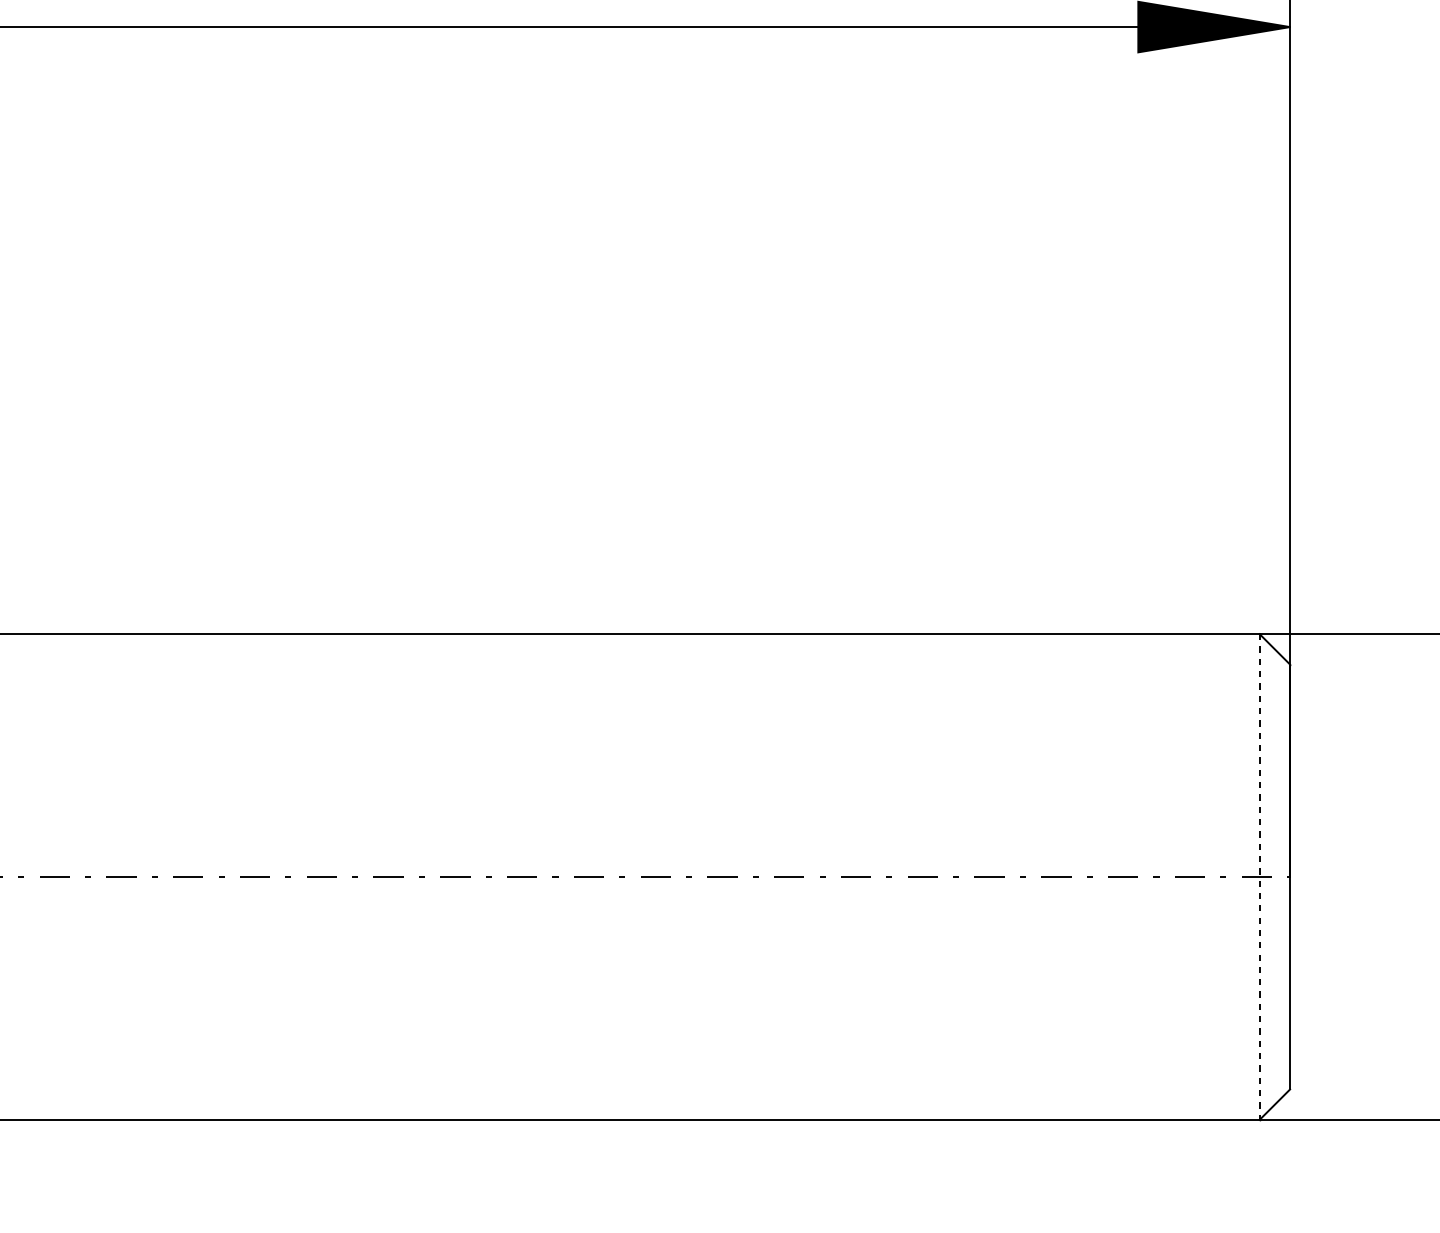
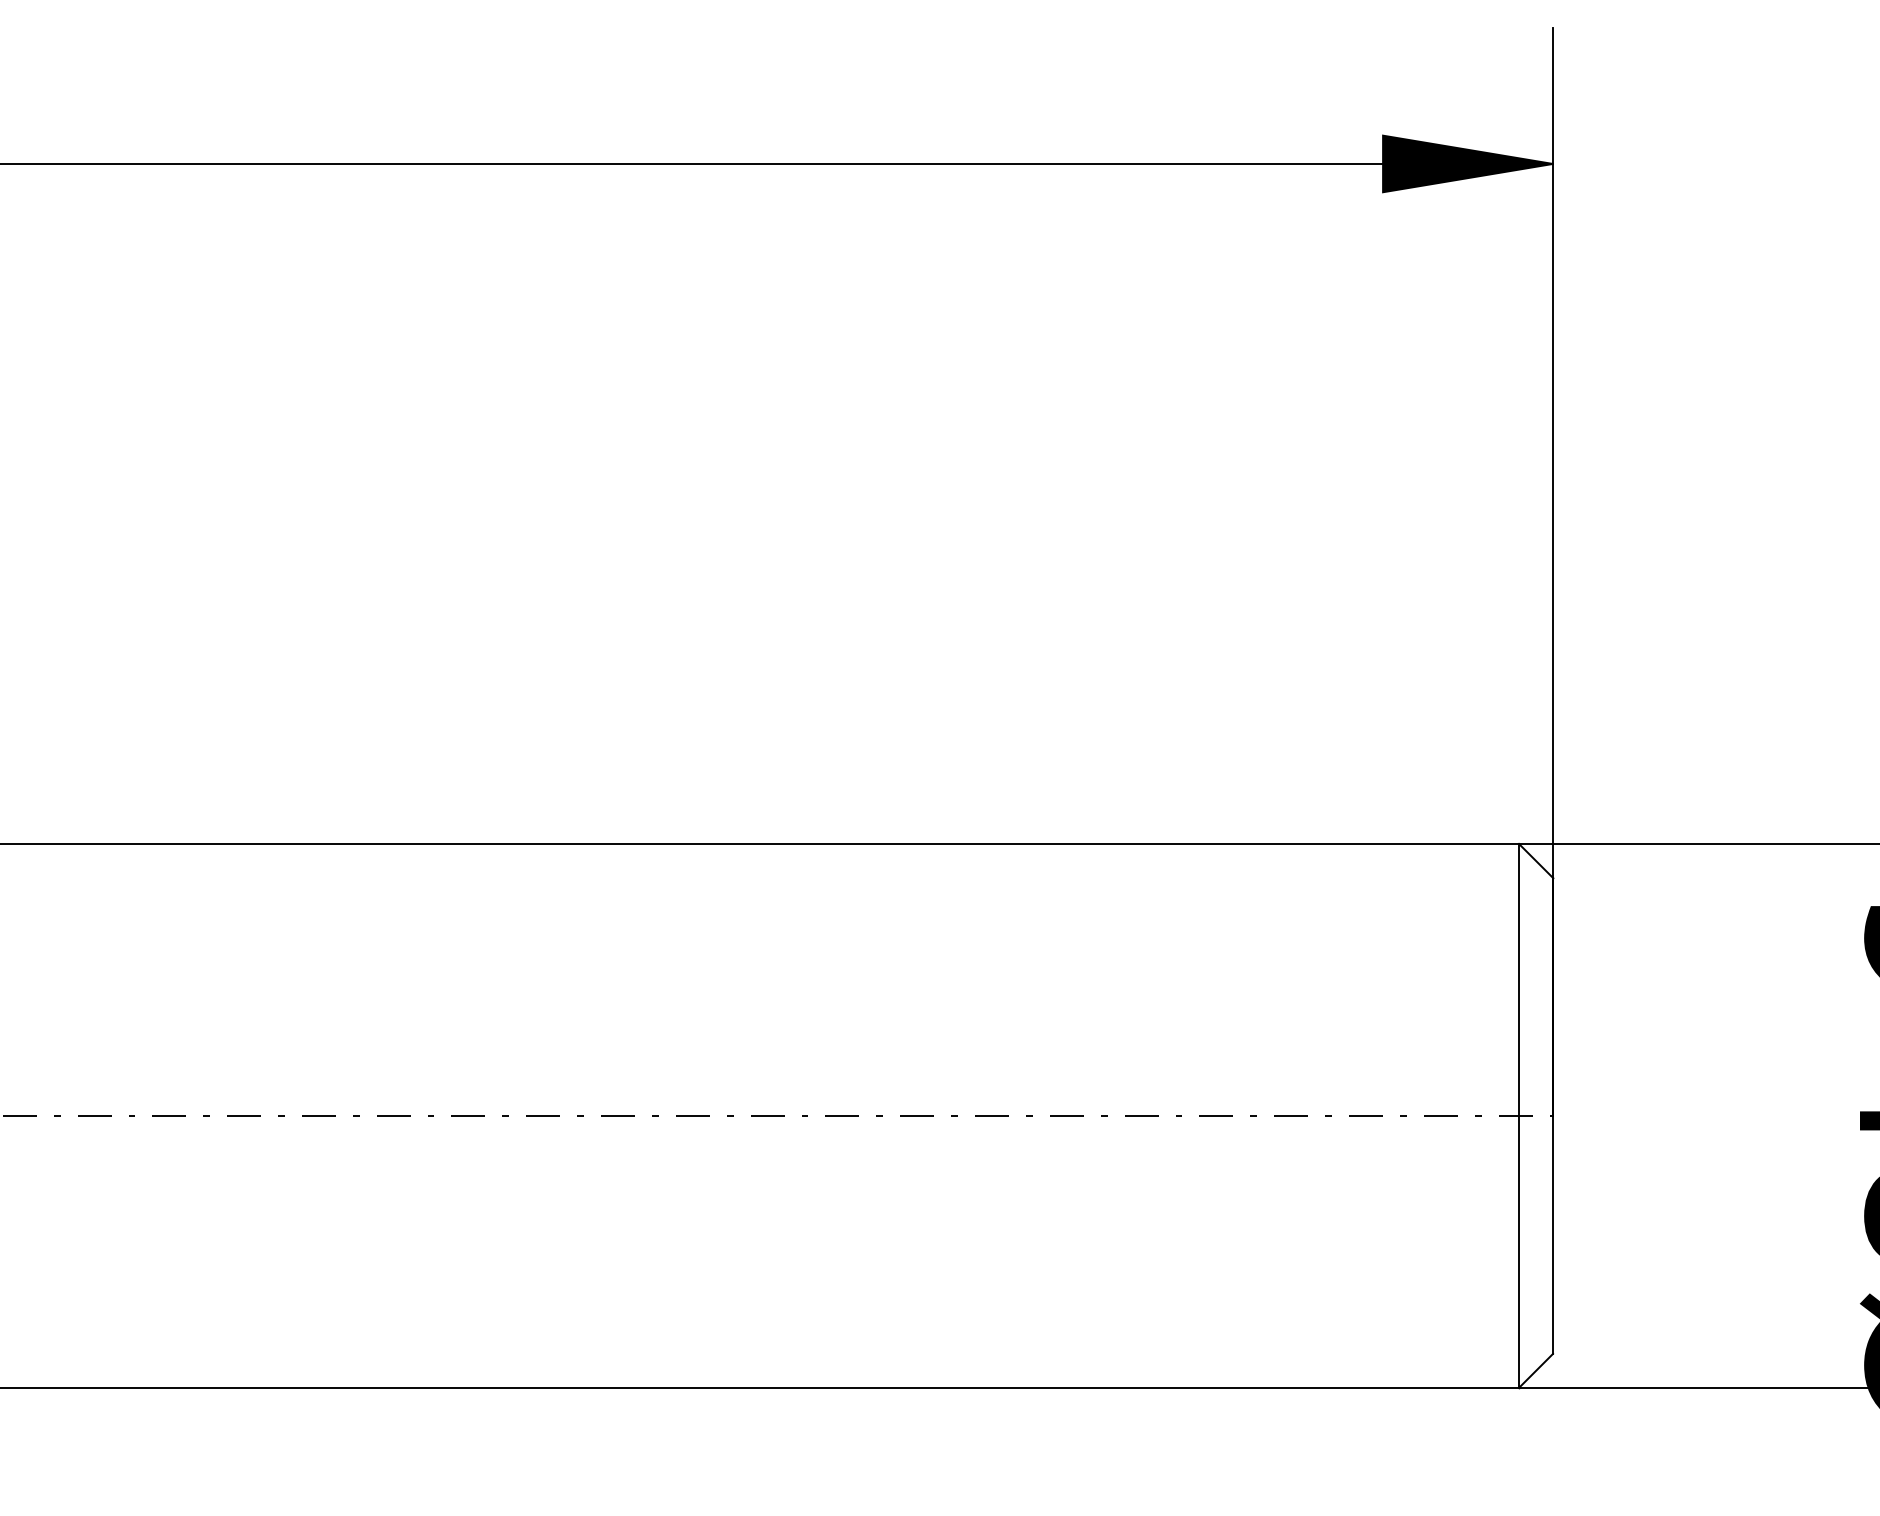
line: (1260, 876) -> (1519, 1115), dashed -> solid

